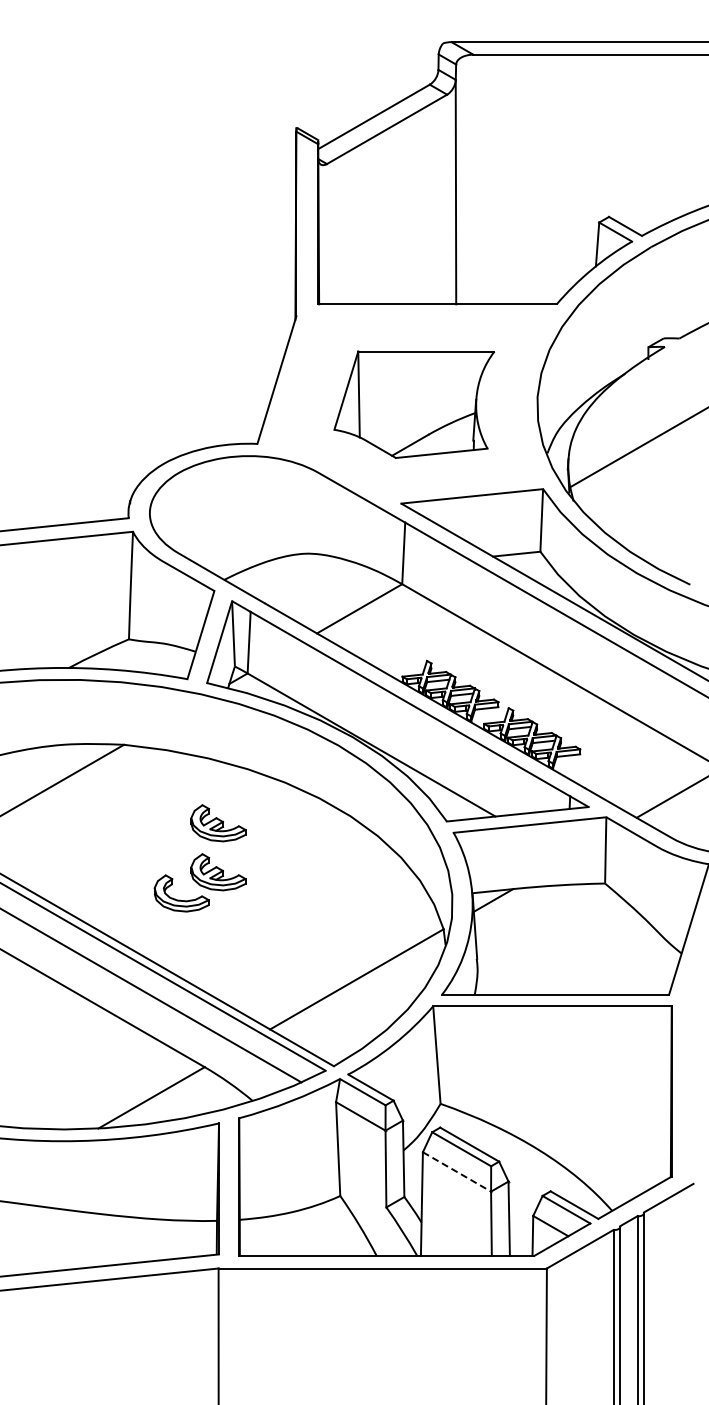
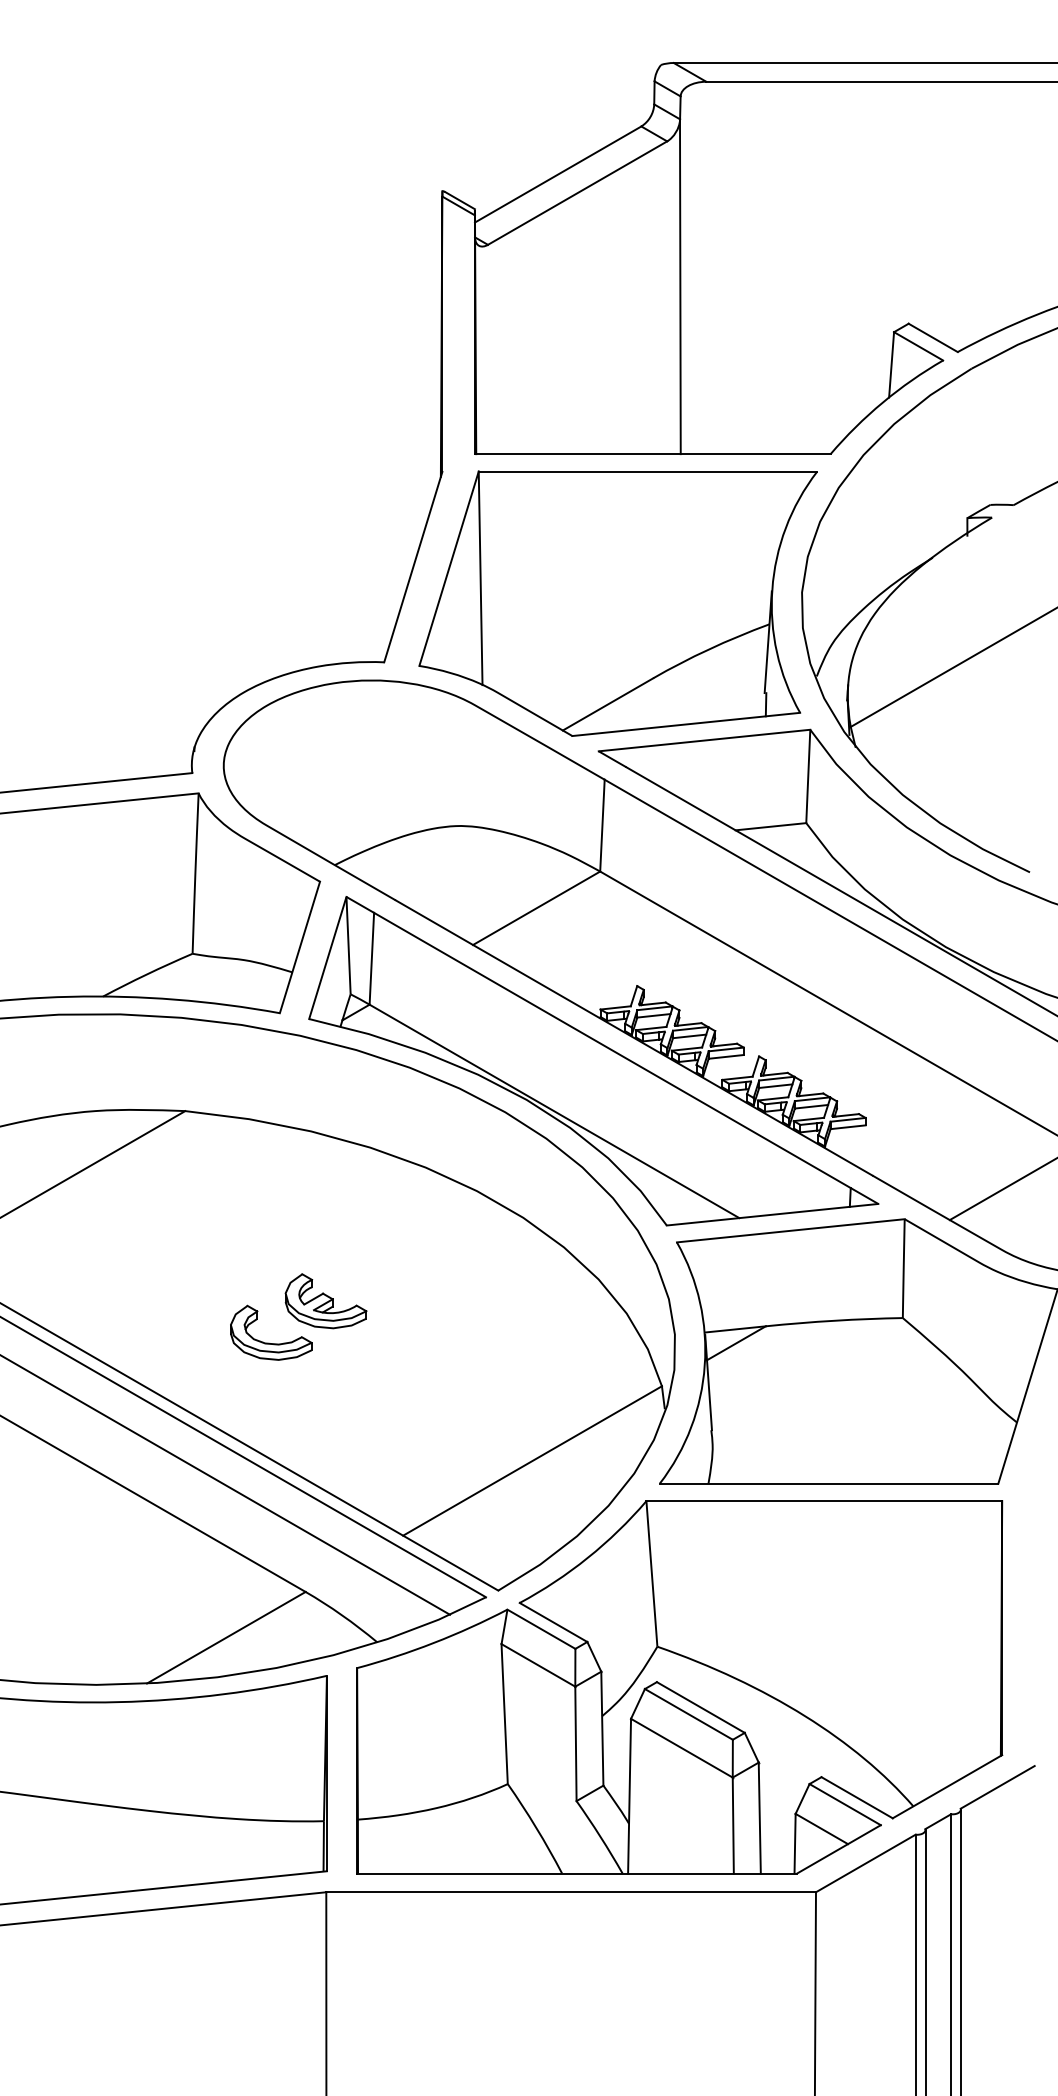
part: (414, 404) -> (618, 603), size x1.67
part: (218, 823) -> (326, 1228), removed
line: (457, 1172) -> (682, 1749), dashed -> solid

